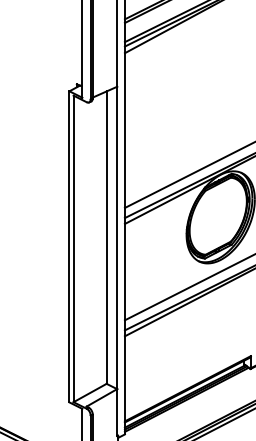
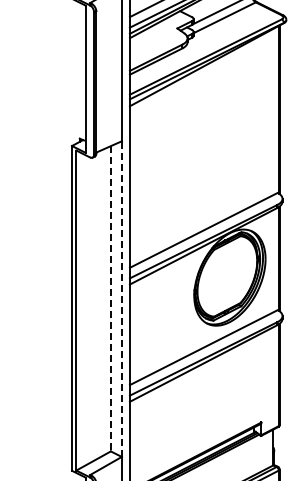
line: (106, 237) -> (110, 298), solid -> dashed
line: (116, 238) -> (121, 299), solid -> dashed

